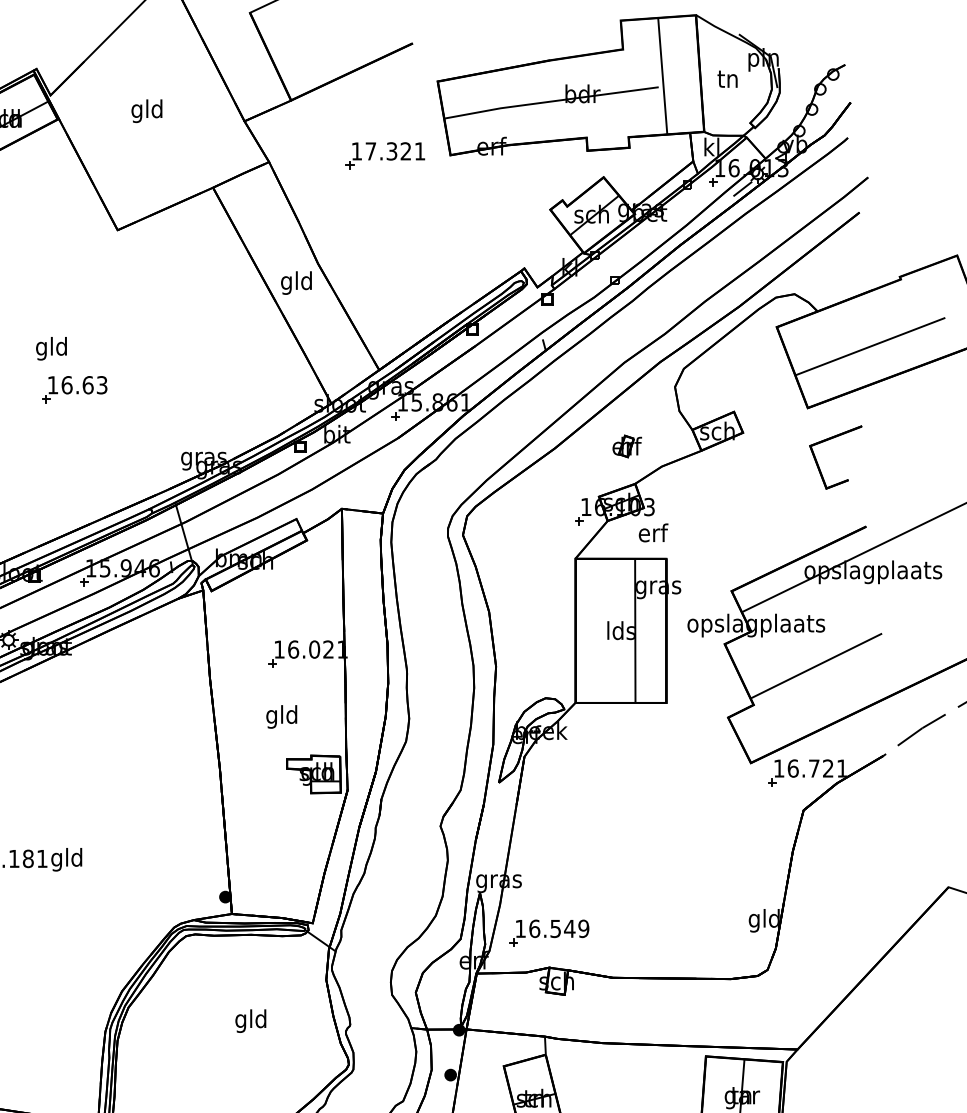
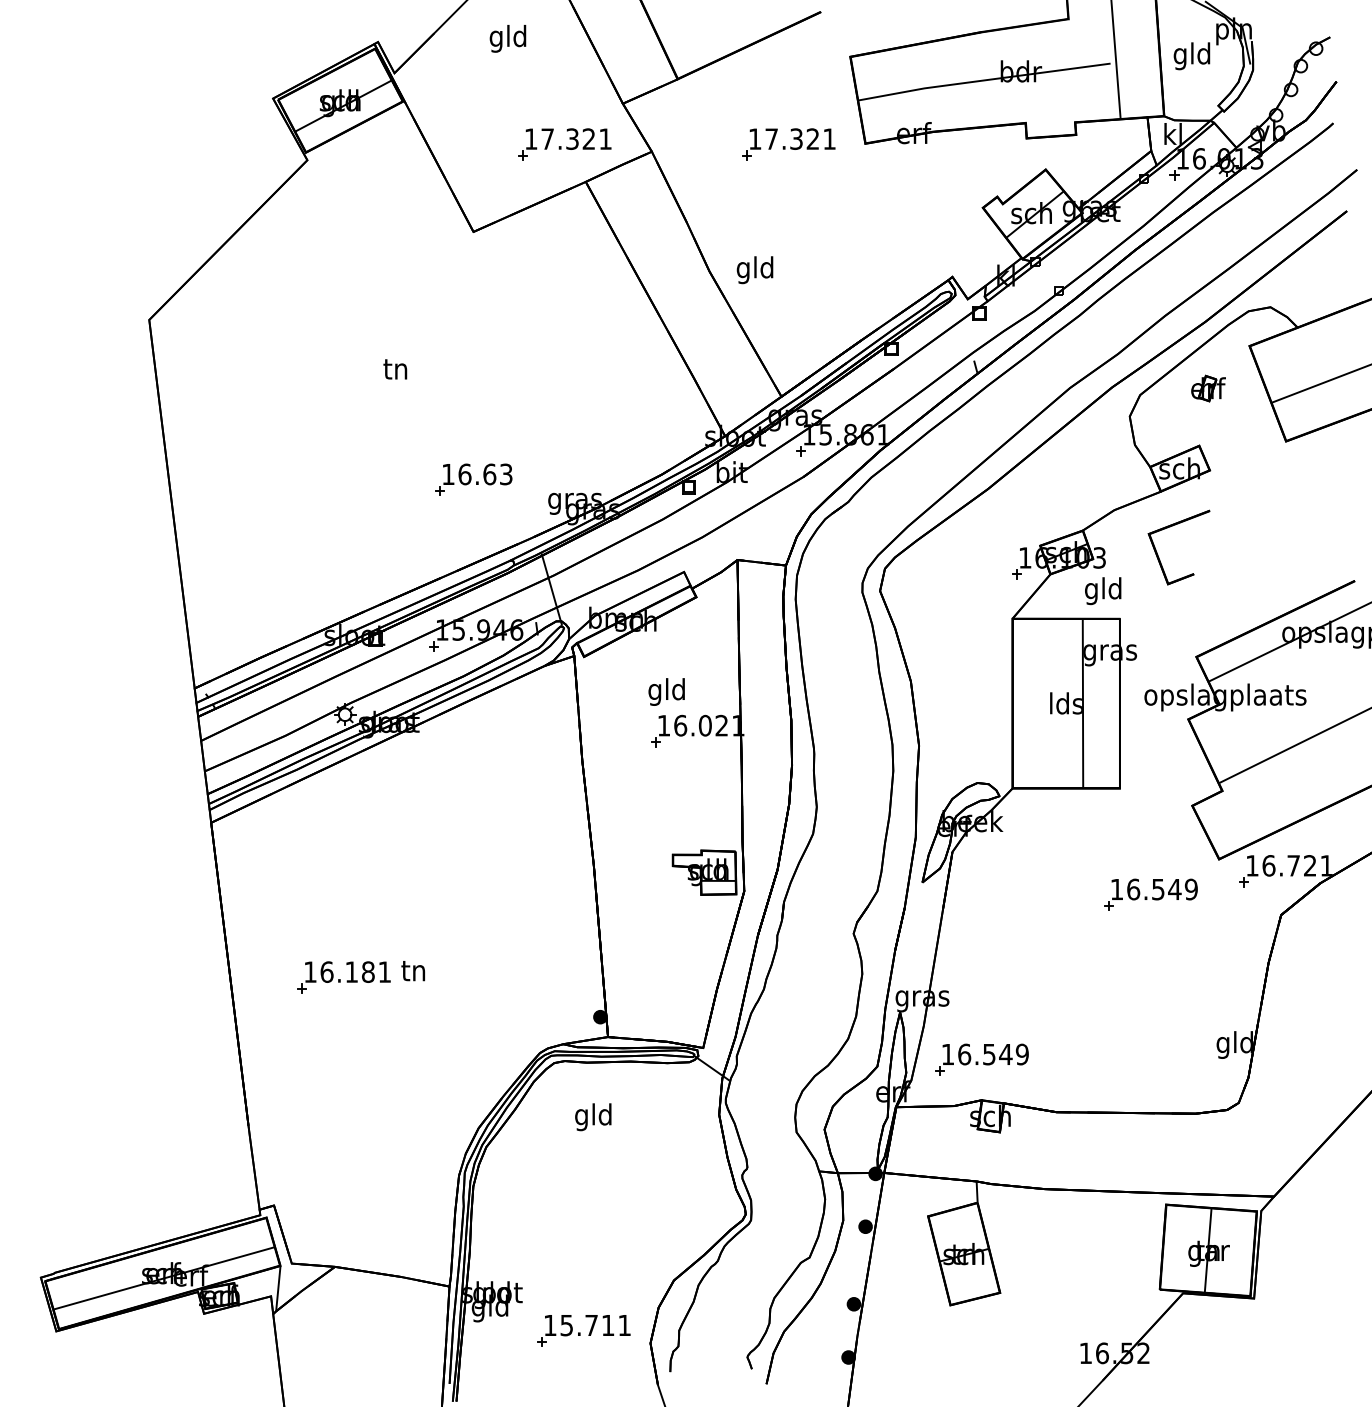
text: (727, 81) -> (1191, 56), tn -> gld
text: (146, 110) -> (507, 38), moved
part: (194, 155) -> (564, 144), added
line: (742, 189) -> (1209, 183), removed
text: (296, 283) -> (754, 270), moved
text: (51, 348) -> (395, 371), gld -> tn
part: (74, 389) -> (473, 479), moved
part: (627, 446) -> (1208, 388), moved
part: (818, 463) -> (1158, 554), moved
text: (652, 535) -> (1103, 591), erf -> gld
text: (281, 716) -> (666, 691), moved
part: (692, 792) -> (1150, 894), added
text: (66, 860) -> (413, 973), gld -> tn
text: (251, 1021) -> (593, 1117), moved

